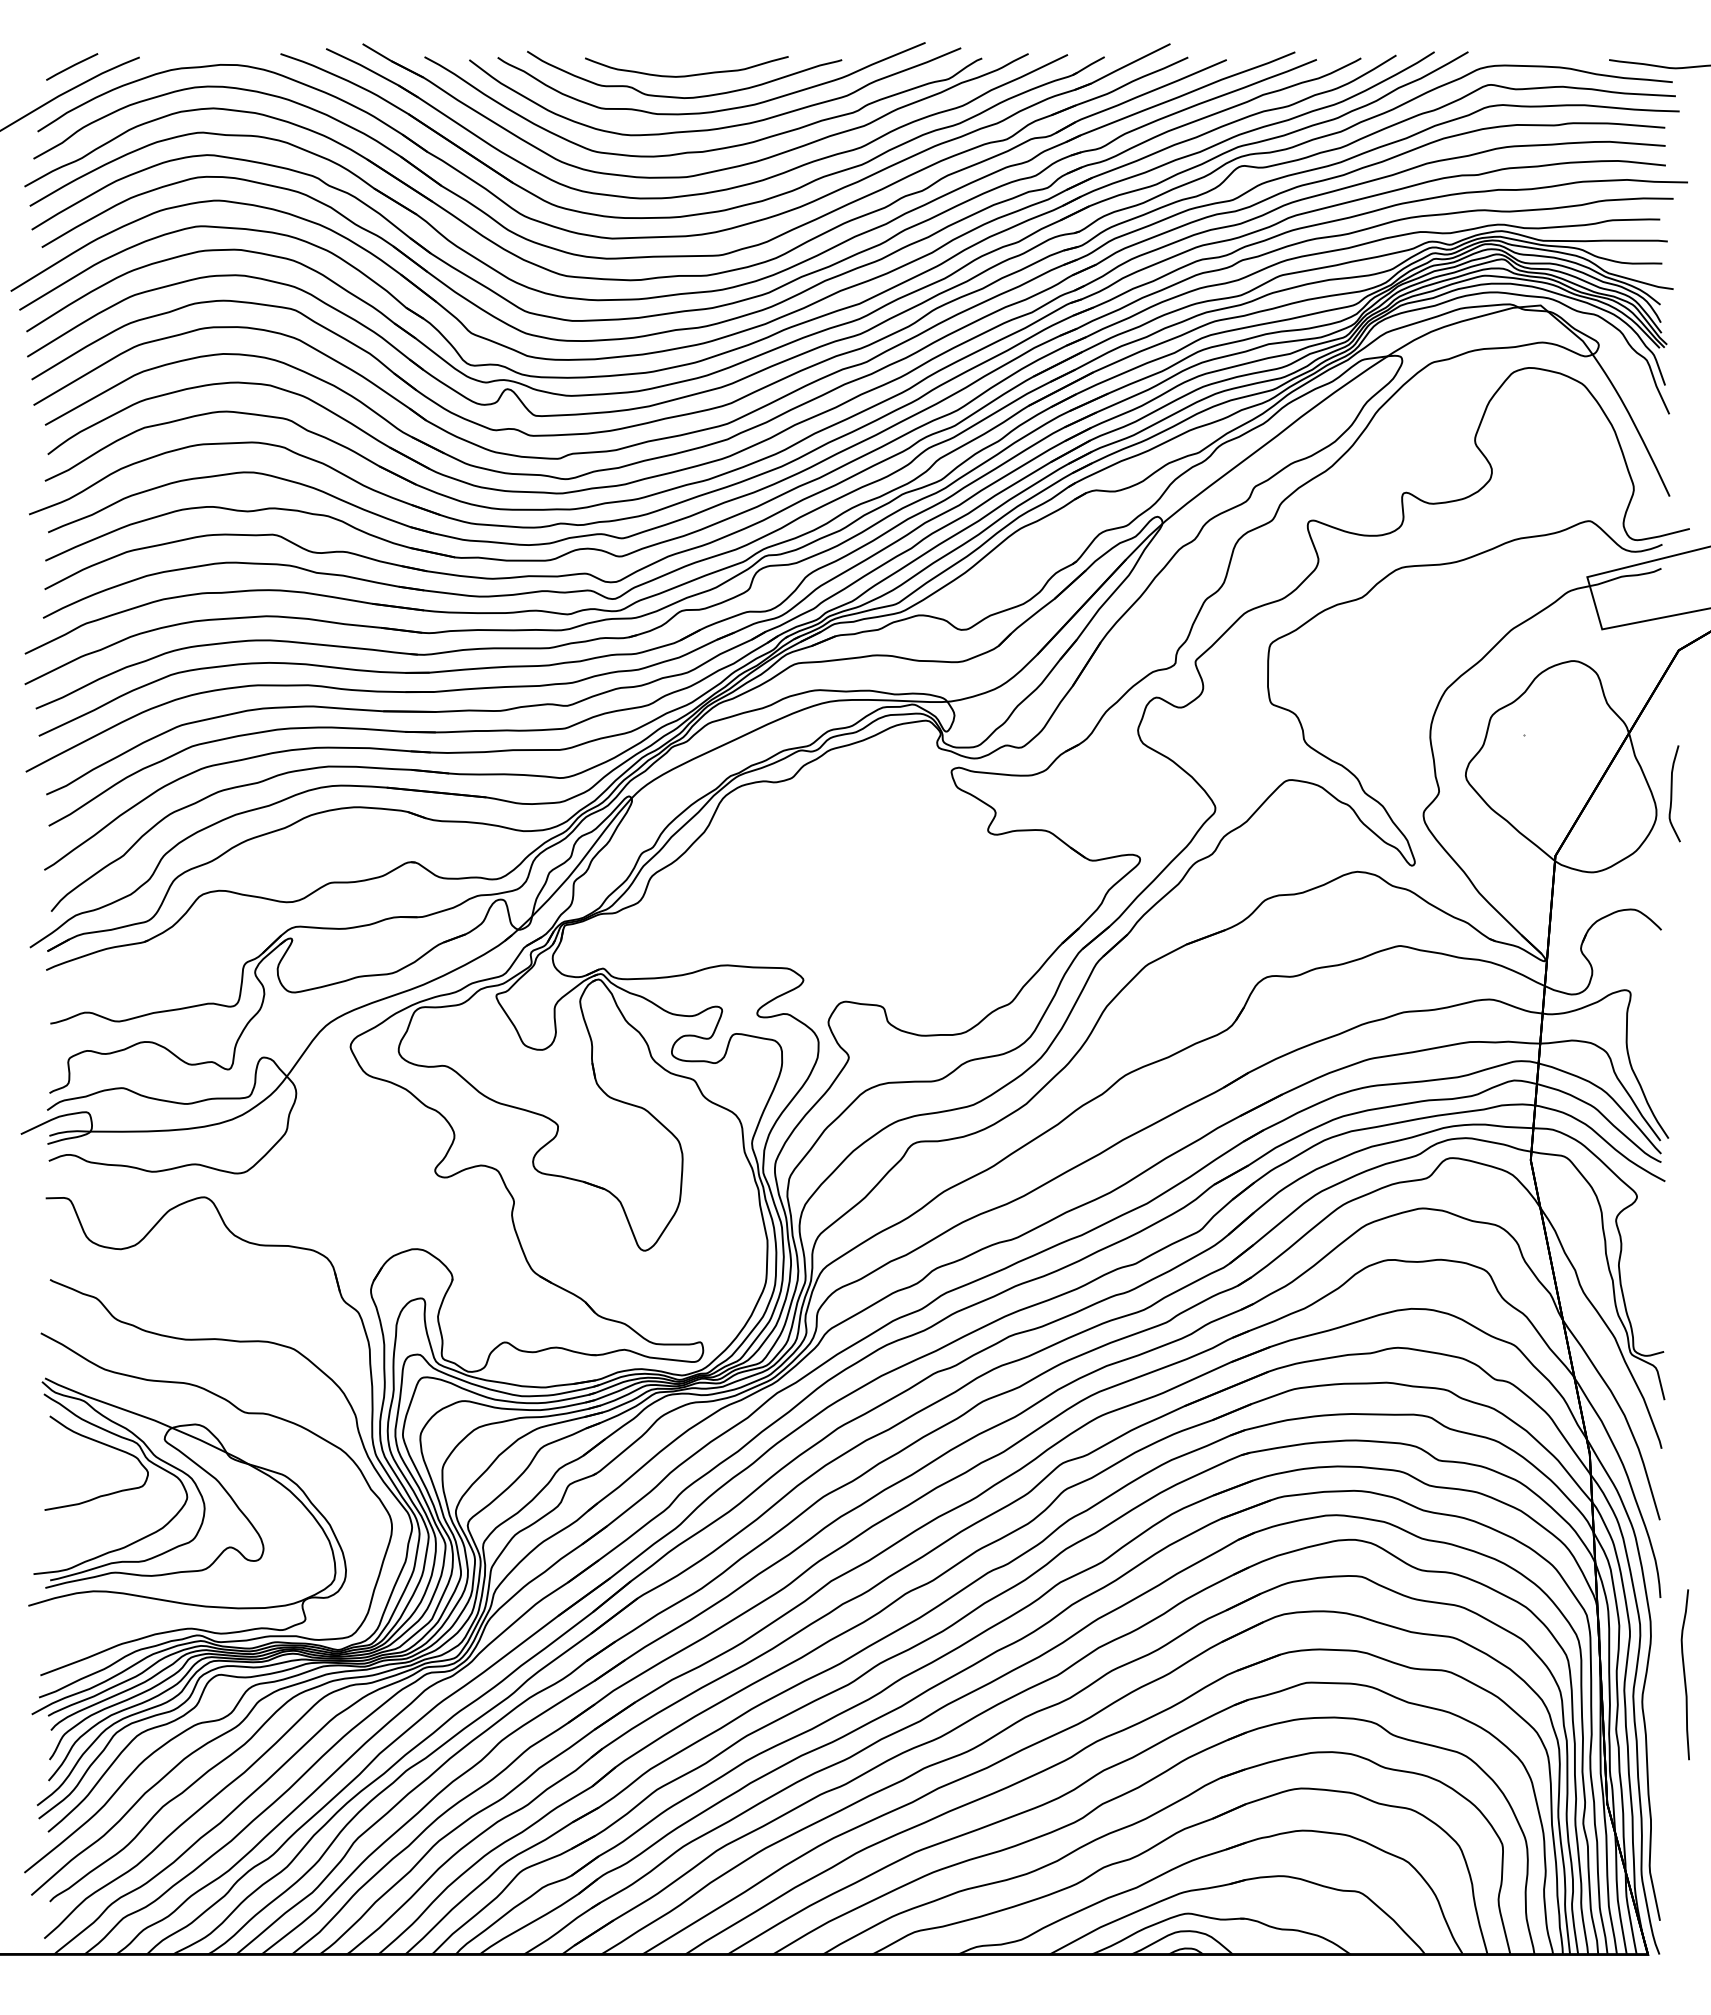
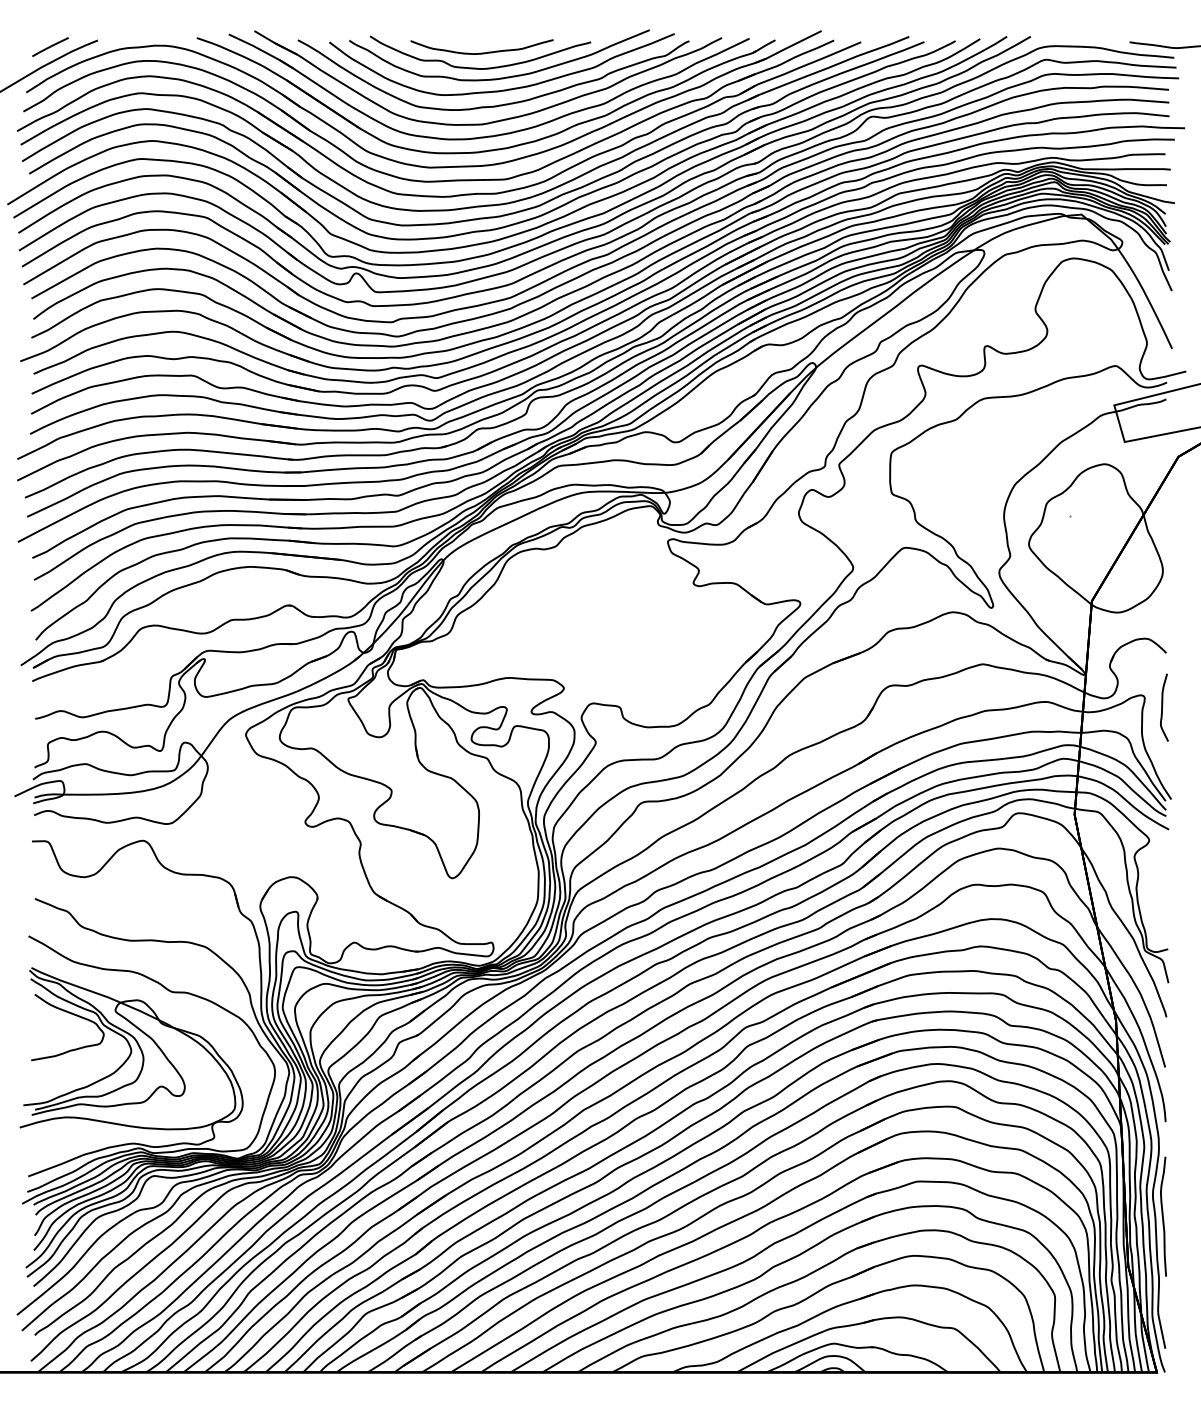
curve: (1672, 793) -> (1162, 707), moved
curve: (1684, 1674) -> (1162, 1216), moved

